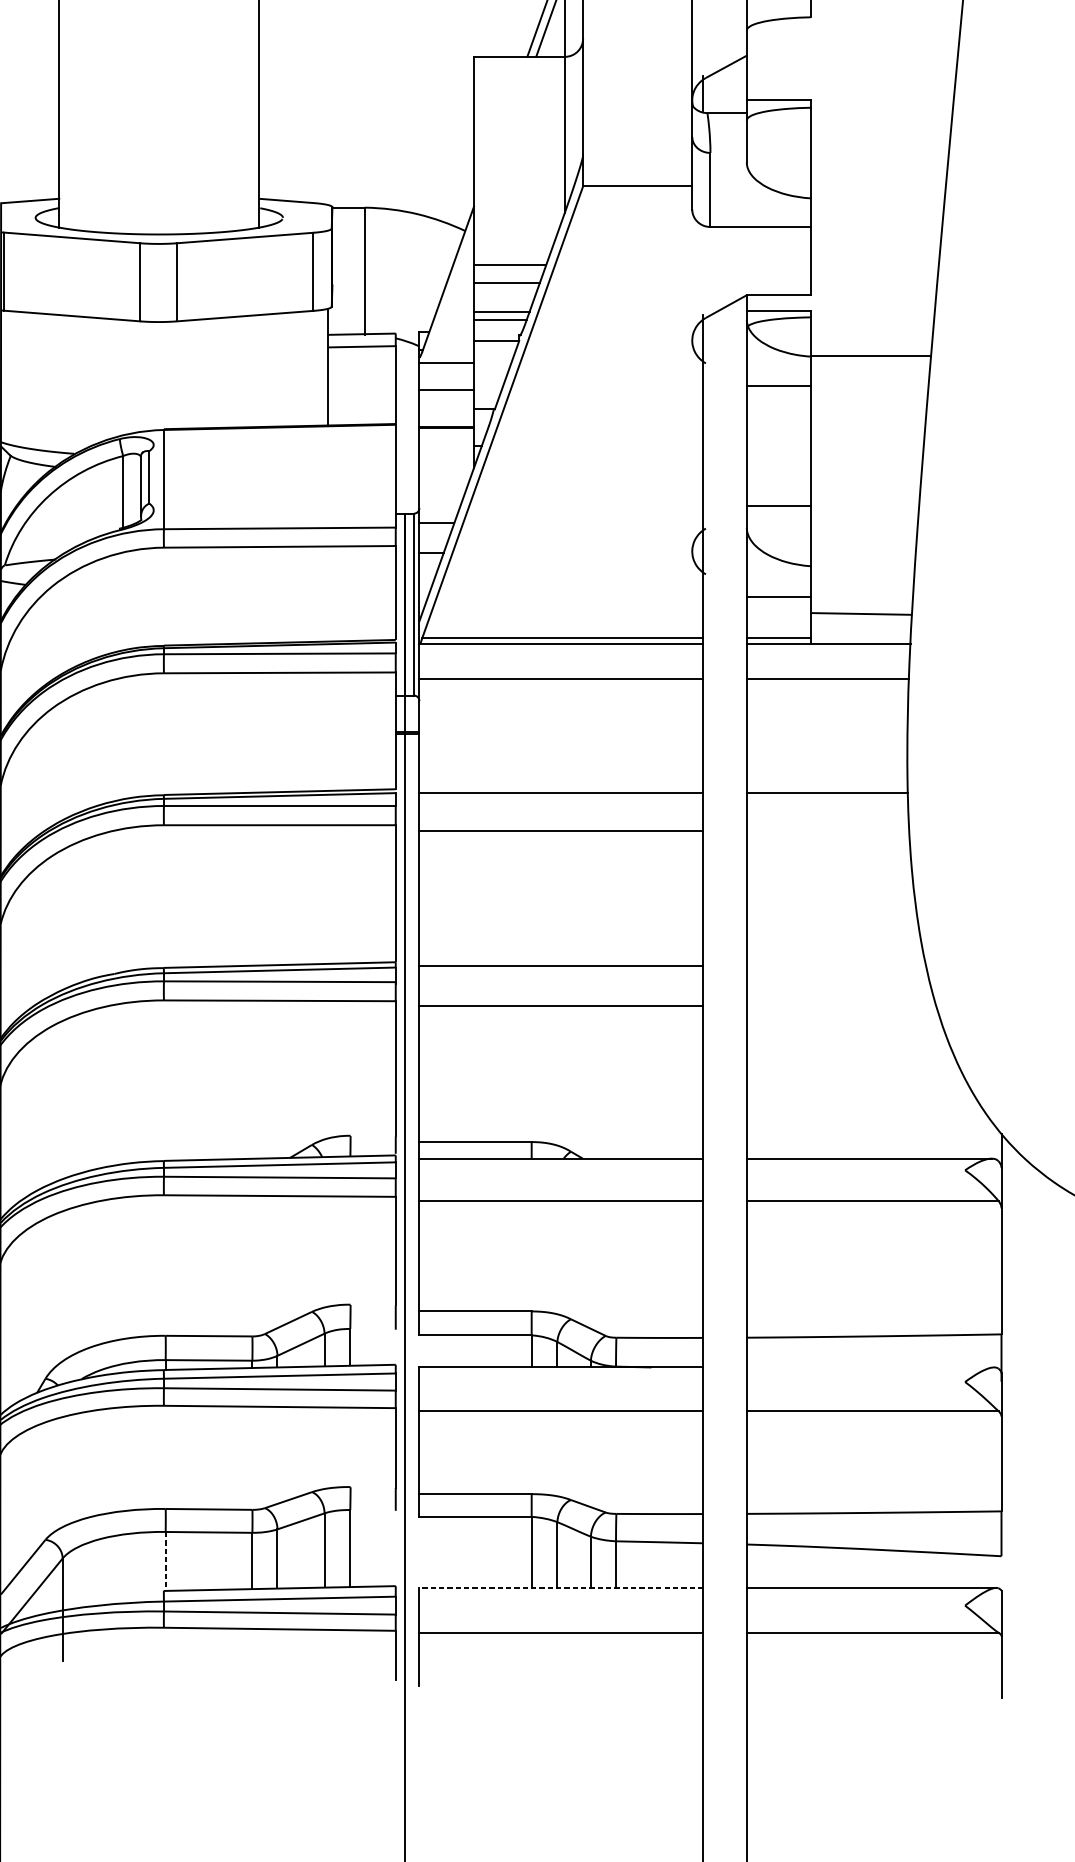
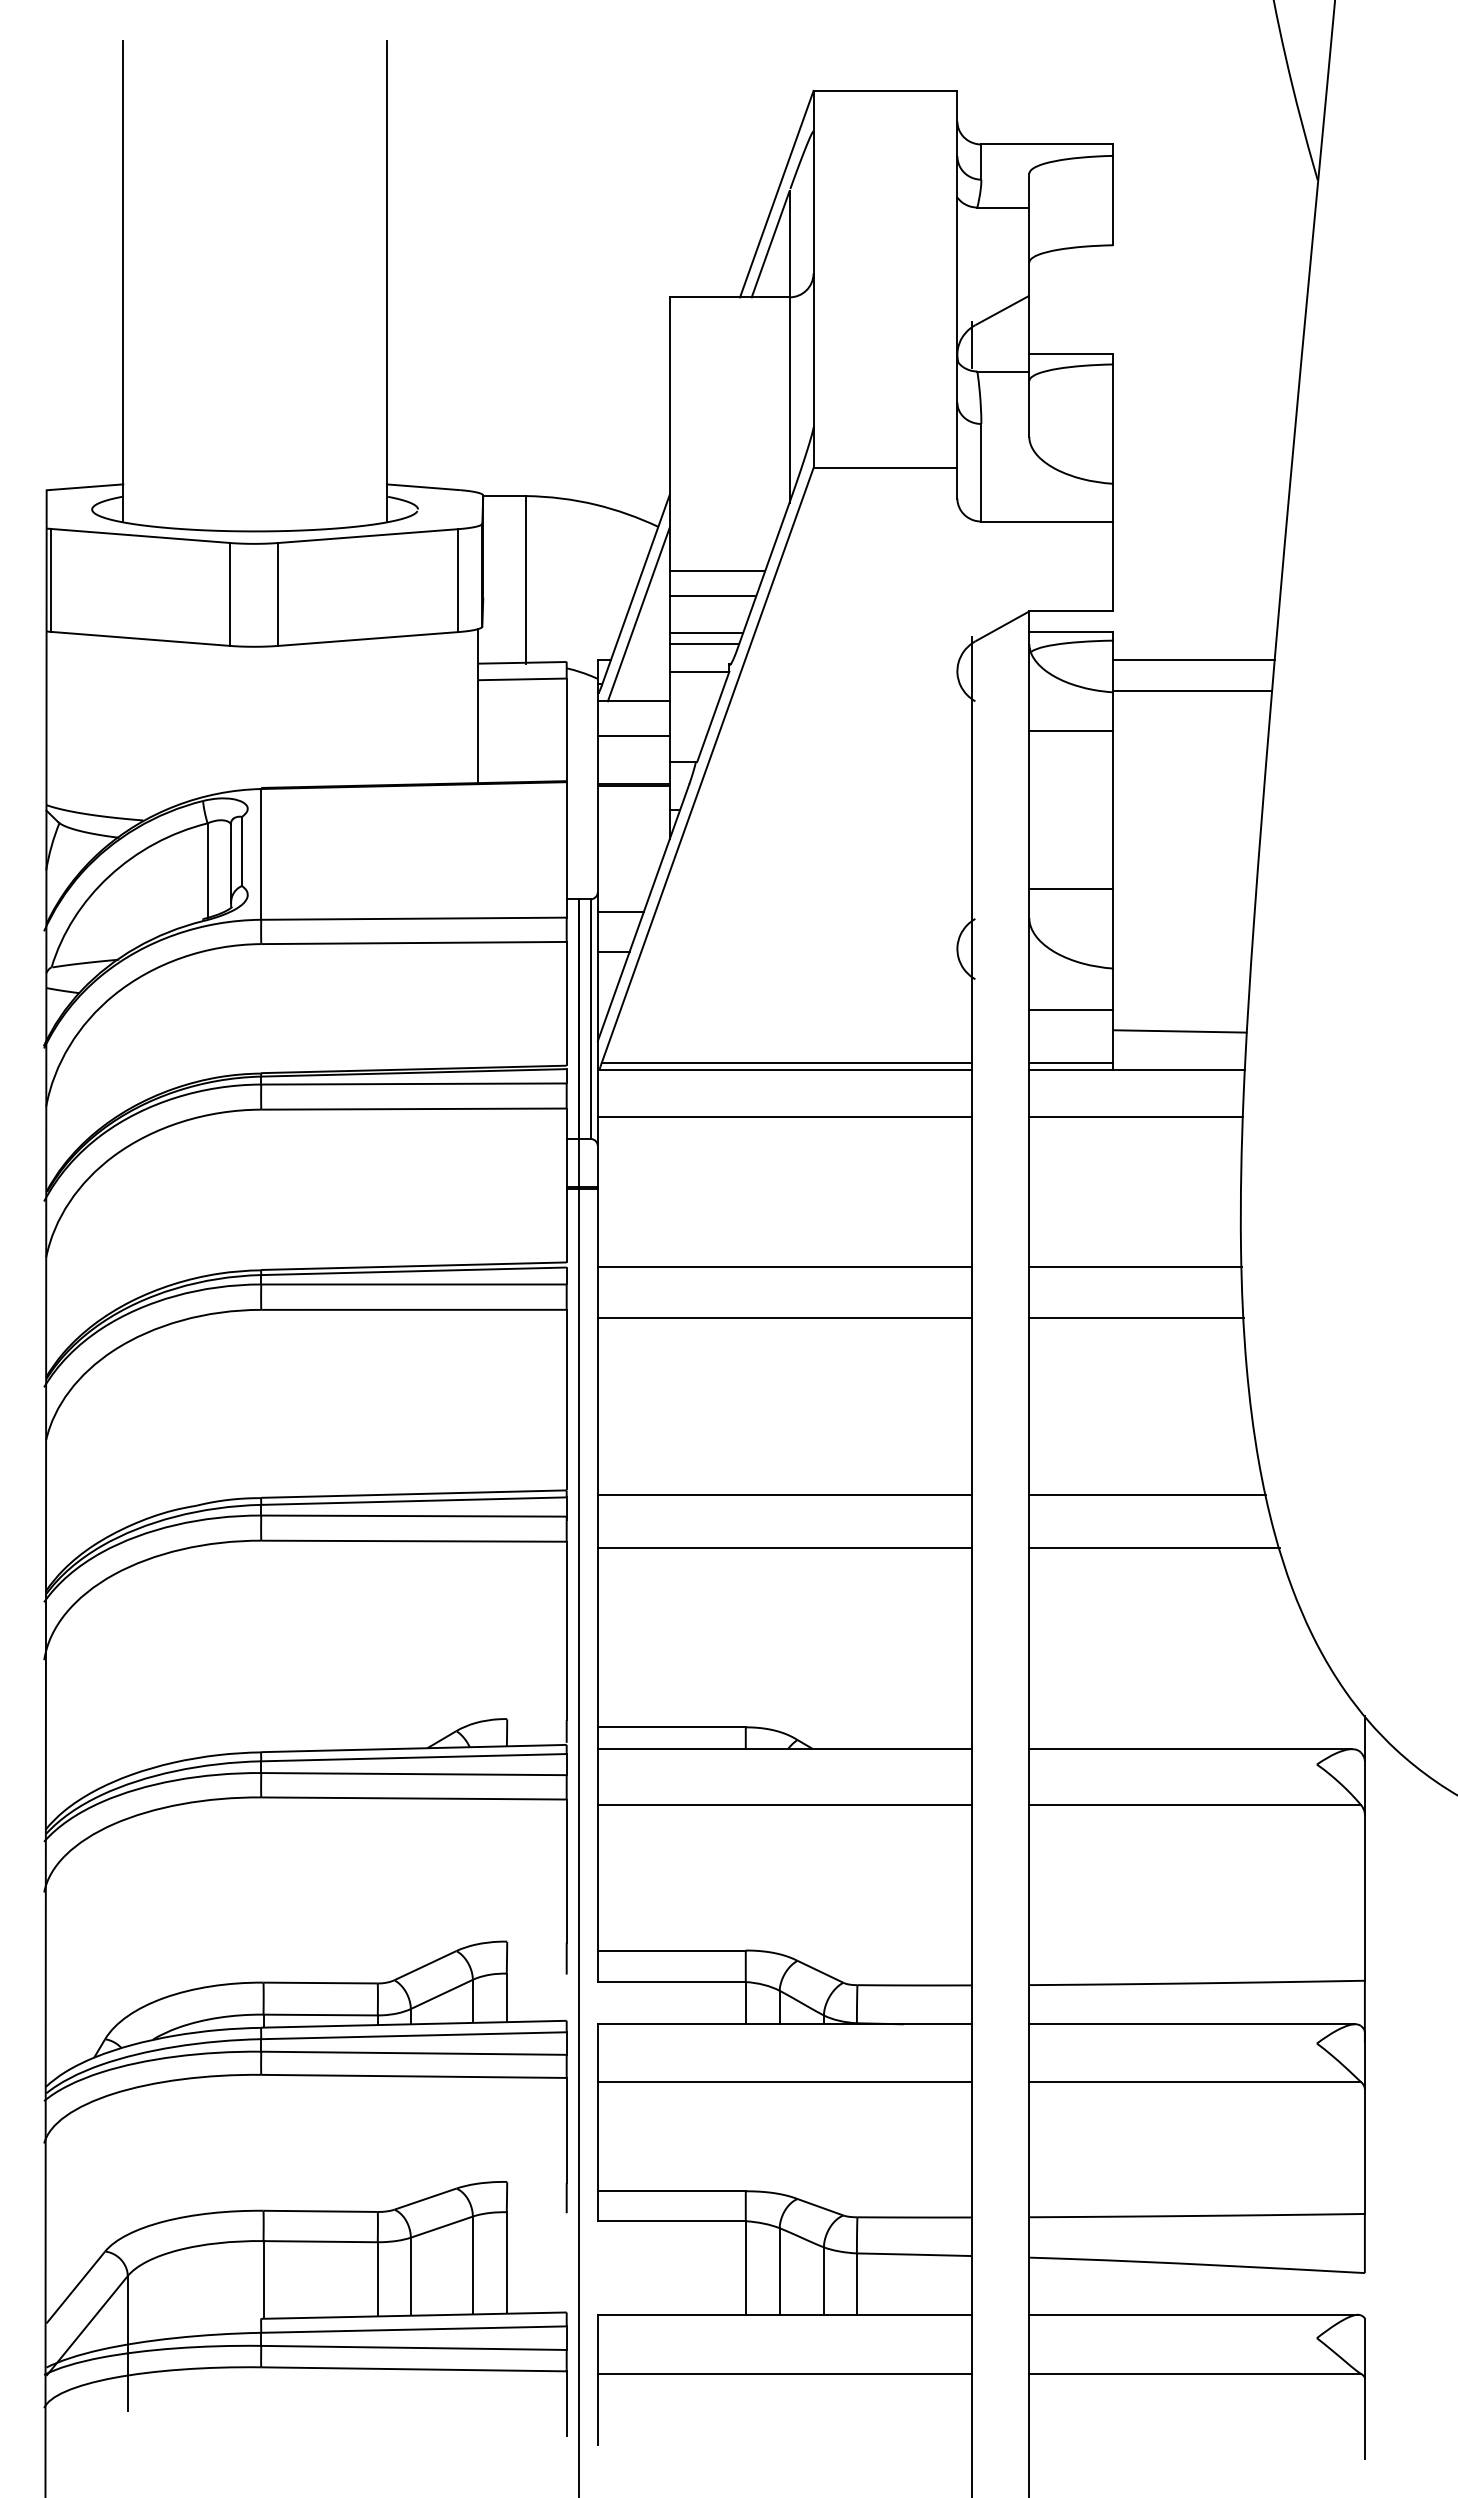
line: (450, 297) -> (638, 614), added
line: (871, 332) -> (1193, 660), added
line: (828, 831) -> (1136, 1317), added
line: (836, 966) -> (1147, 1495), added
line: (841, 1006) -> (1154, 1548), added
line: (869, 1367) -> (1191, 2024), added
line: (165, 1561) -> (263, 2279), dashed -> solid
line: (561, 1587) -> (784, 2314), dashed -> solid

